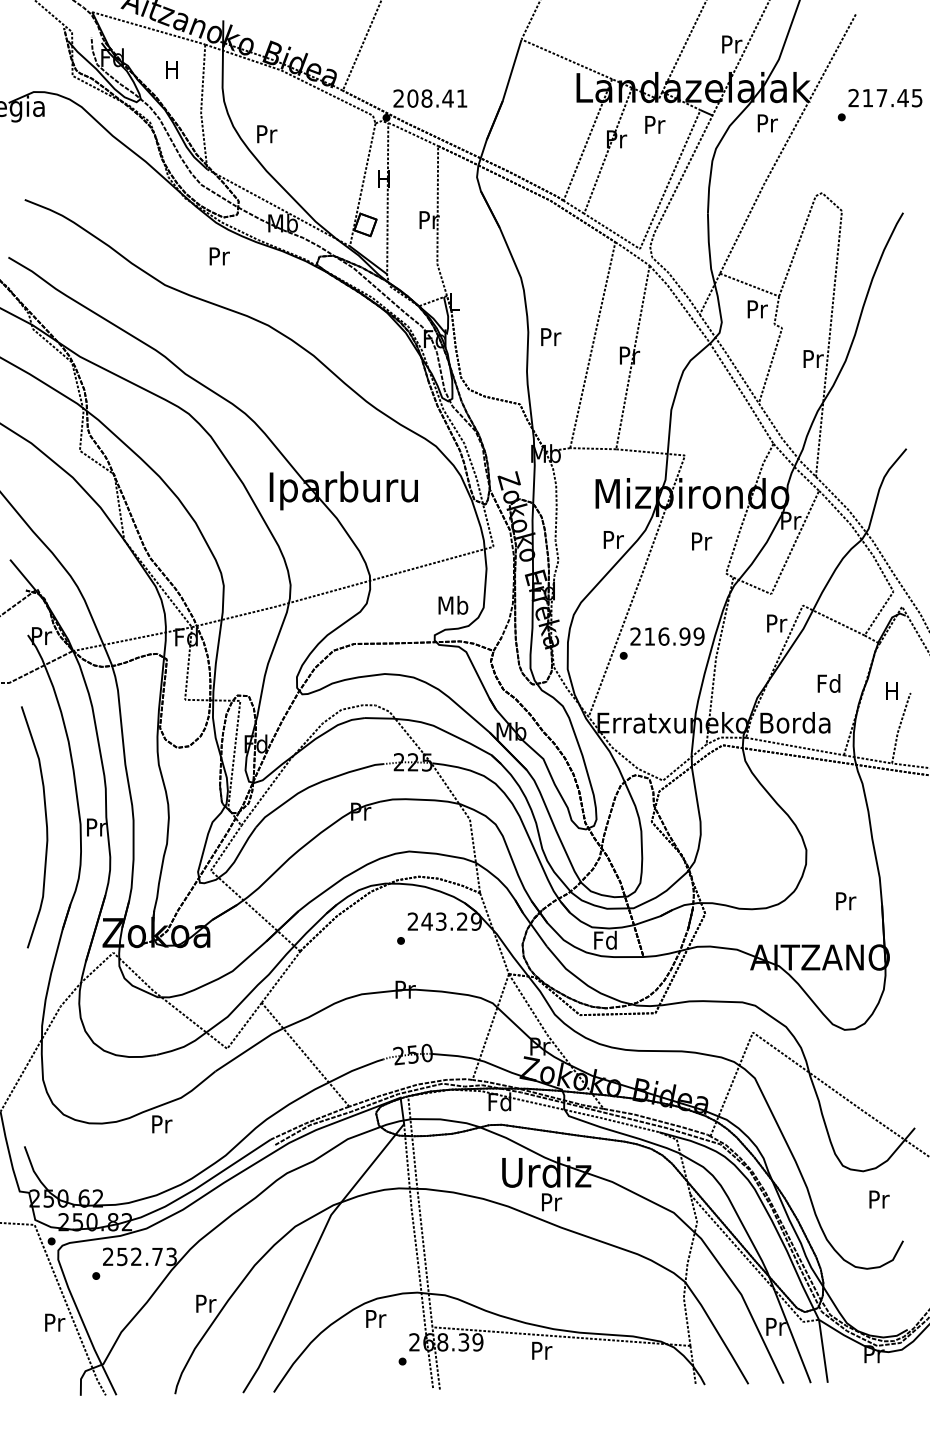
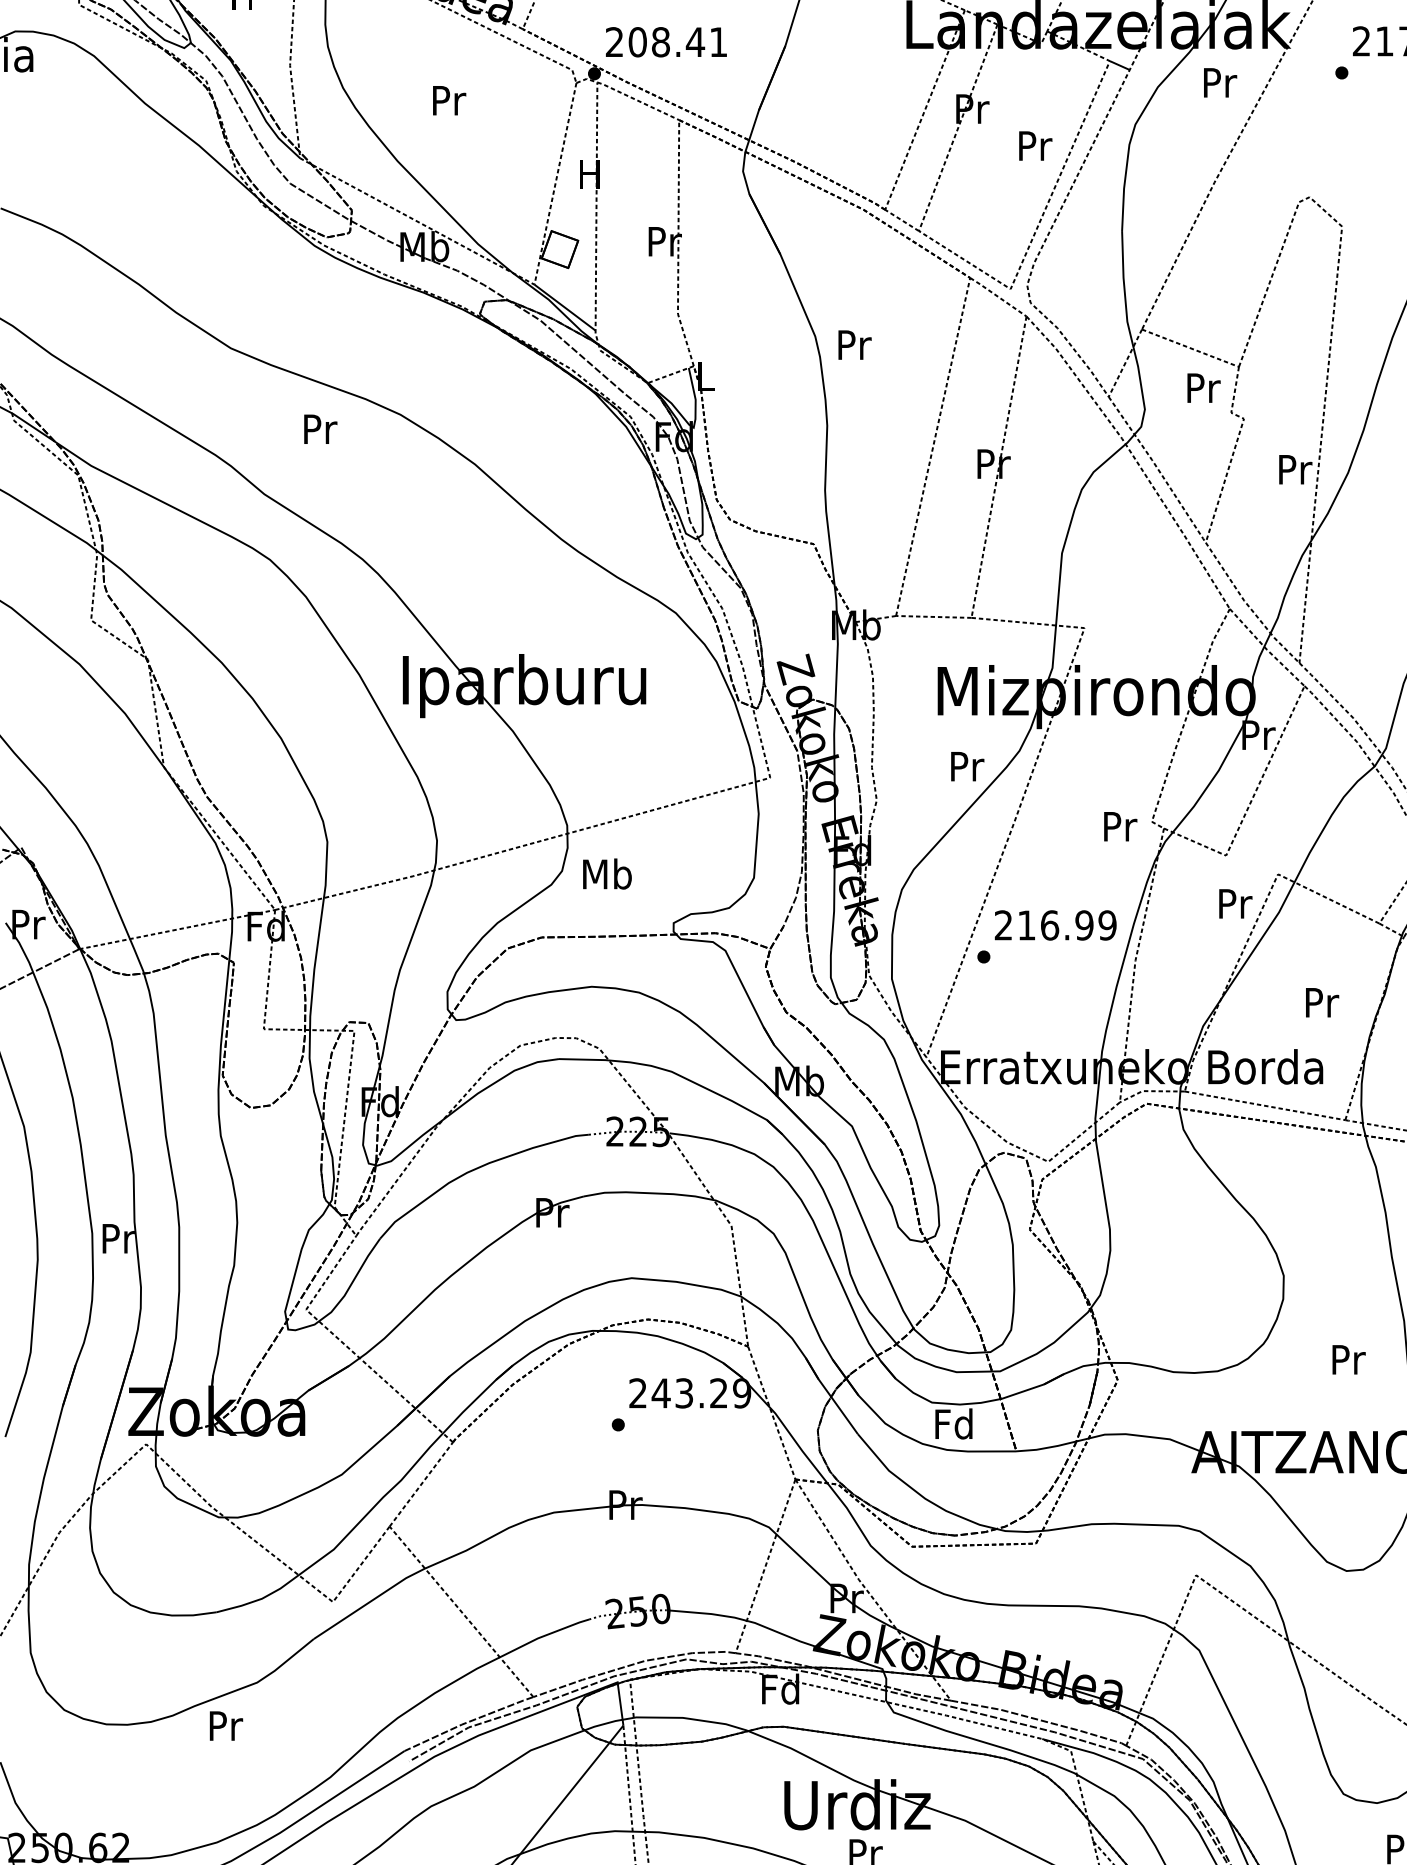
text: (655, 124) -> (1036, 145), moved
text: (267, 134) -> (449, 101), moved
text: (219, 256) -> (320, 429), moved
text: (551, 336) -> (855, 344), moved
text: (702, 541) -> (1121, 826), moved
text: (453, 604) -> (607, 872), moved
text: (828, 683) -> (1320, 1002), Fd -> Pr

